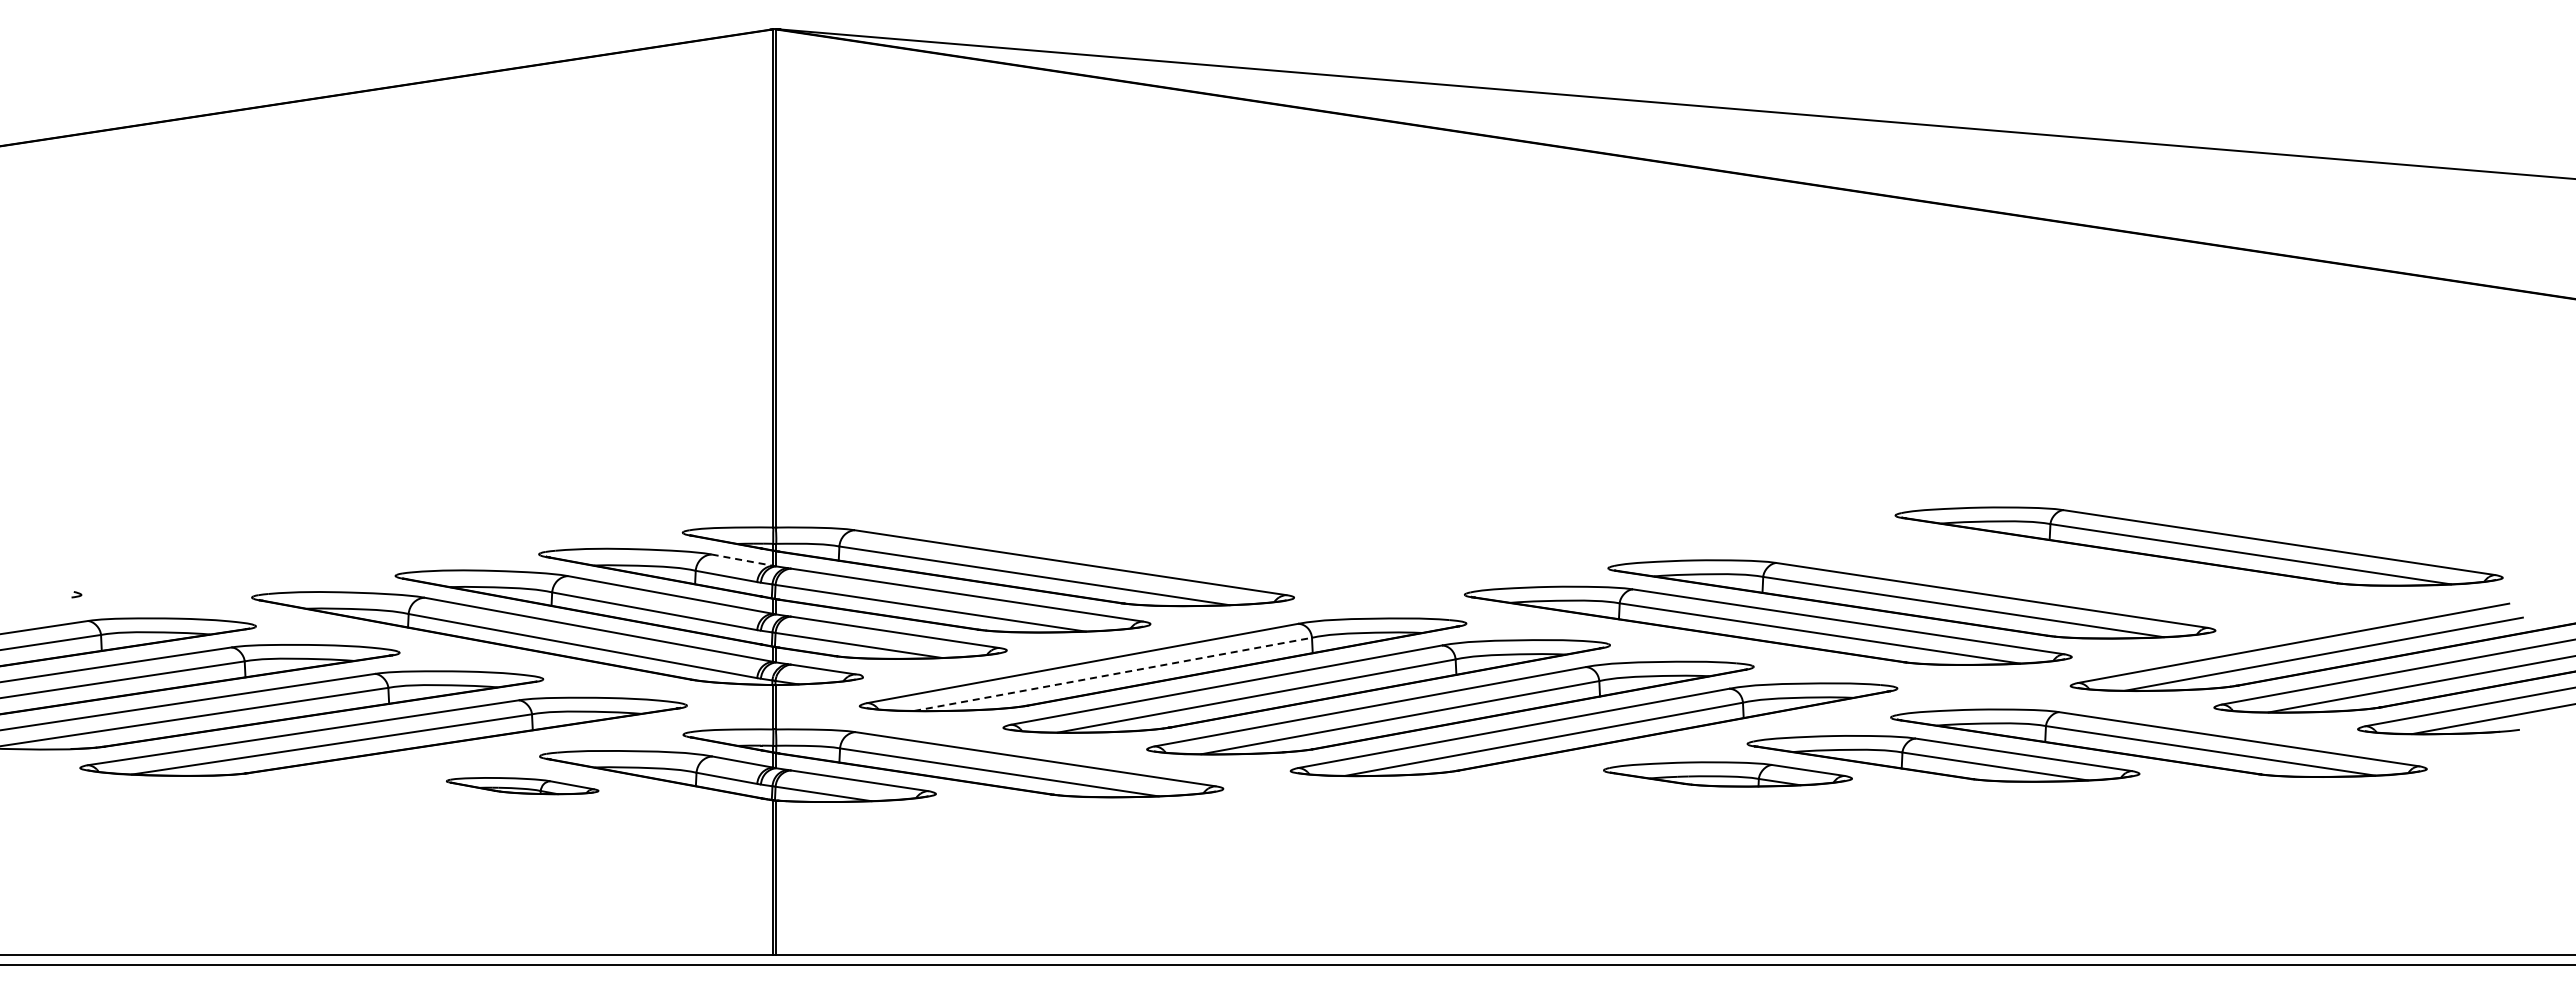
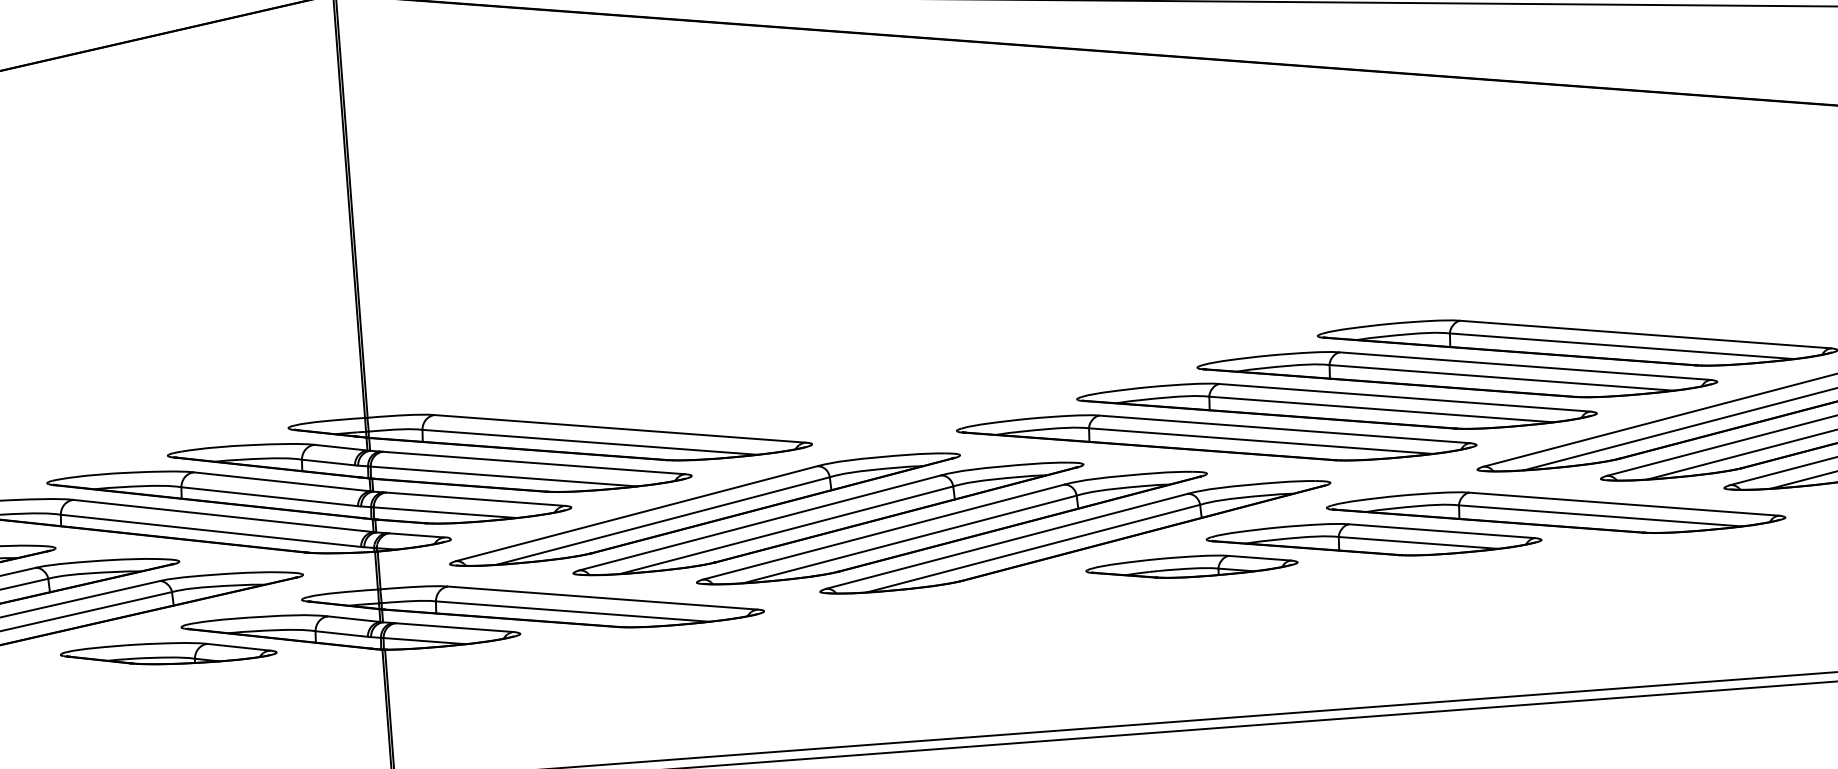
line: (742, 560) -> (341, 447), dashed -> solid
part: (2055, 573) -> (1457, 375), added
line: (1113, 674) -> (663, 521), dashed -> solid
part: (522, 785) -> (168, 653), size x1.67

